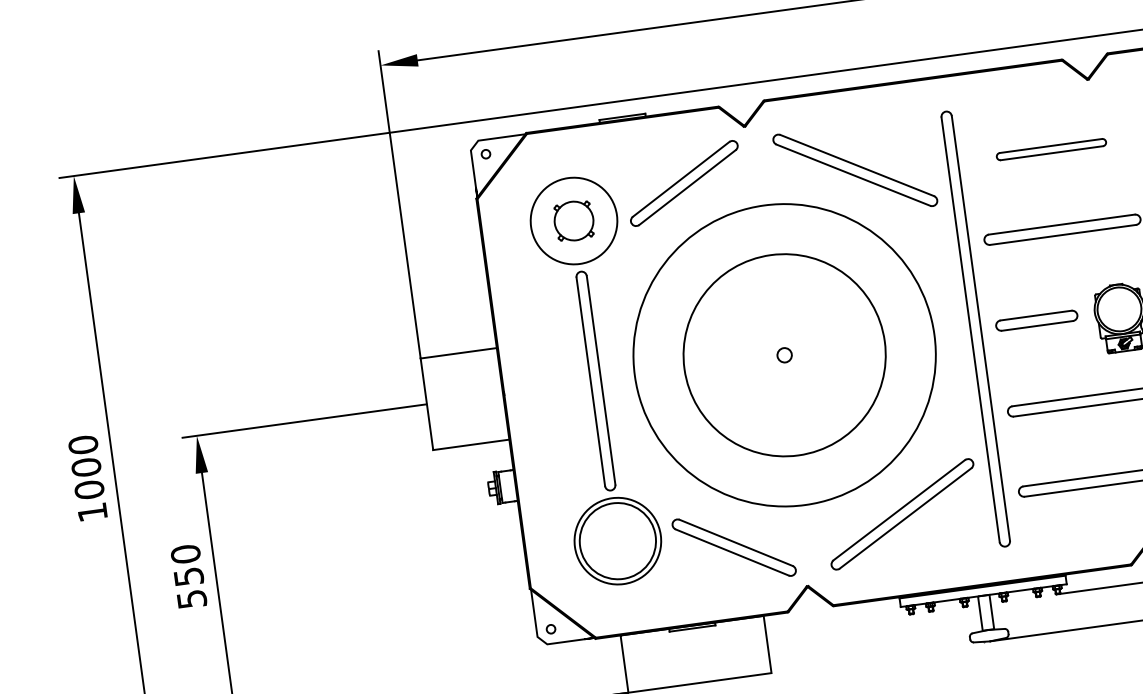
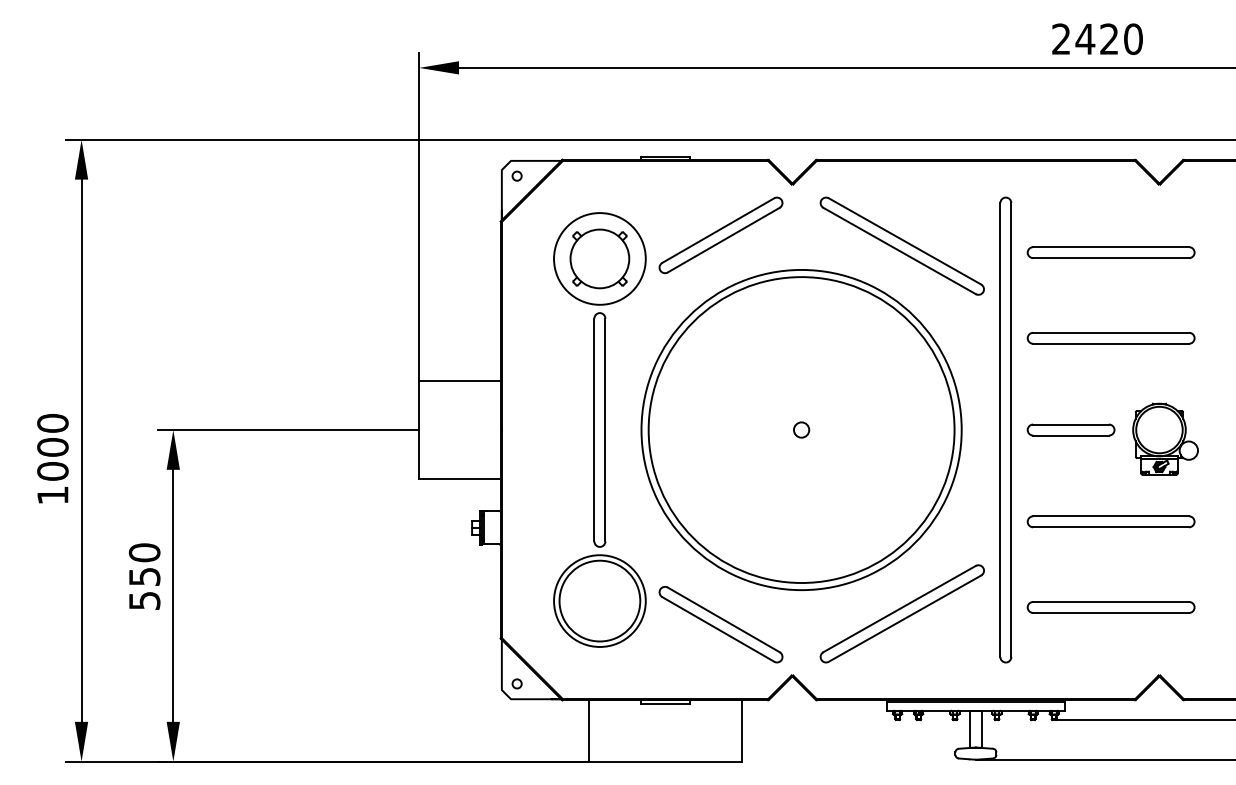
part: (1050, 149) -> (1110, 252), size x1.43
part: (573, 220) -> (599, 258), size x1.43
circle: (784, 354) -> (801, 429), size x1.43

